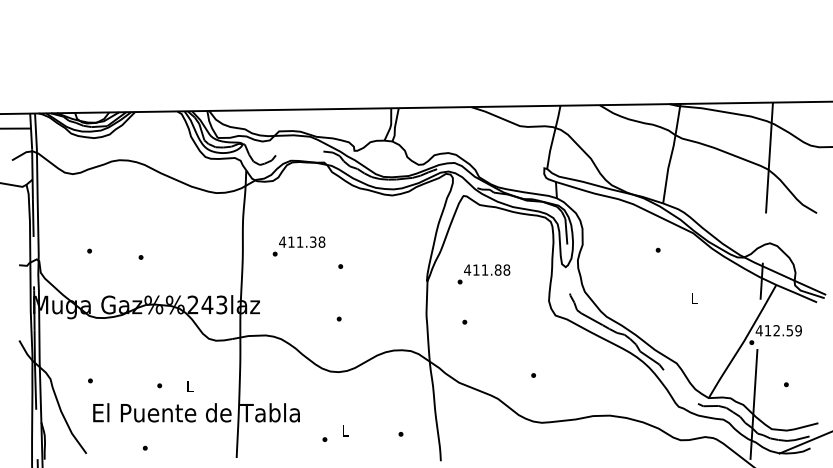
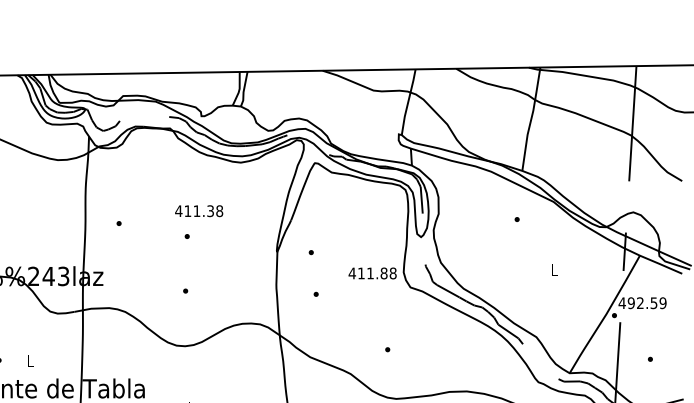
text: (302, 241) -> (199, 210), moved
text: (487, 269) -> (373, 272), moved
text: (767, 330) -> (630, 302), 412.59 -> 492.59

